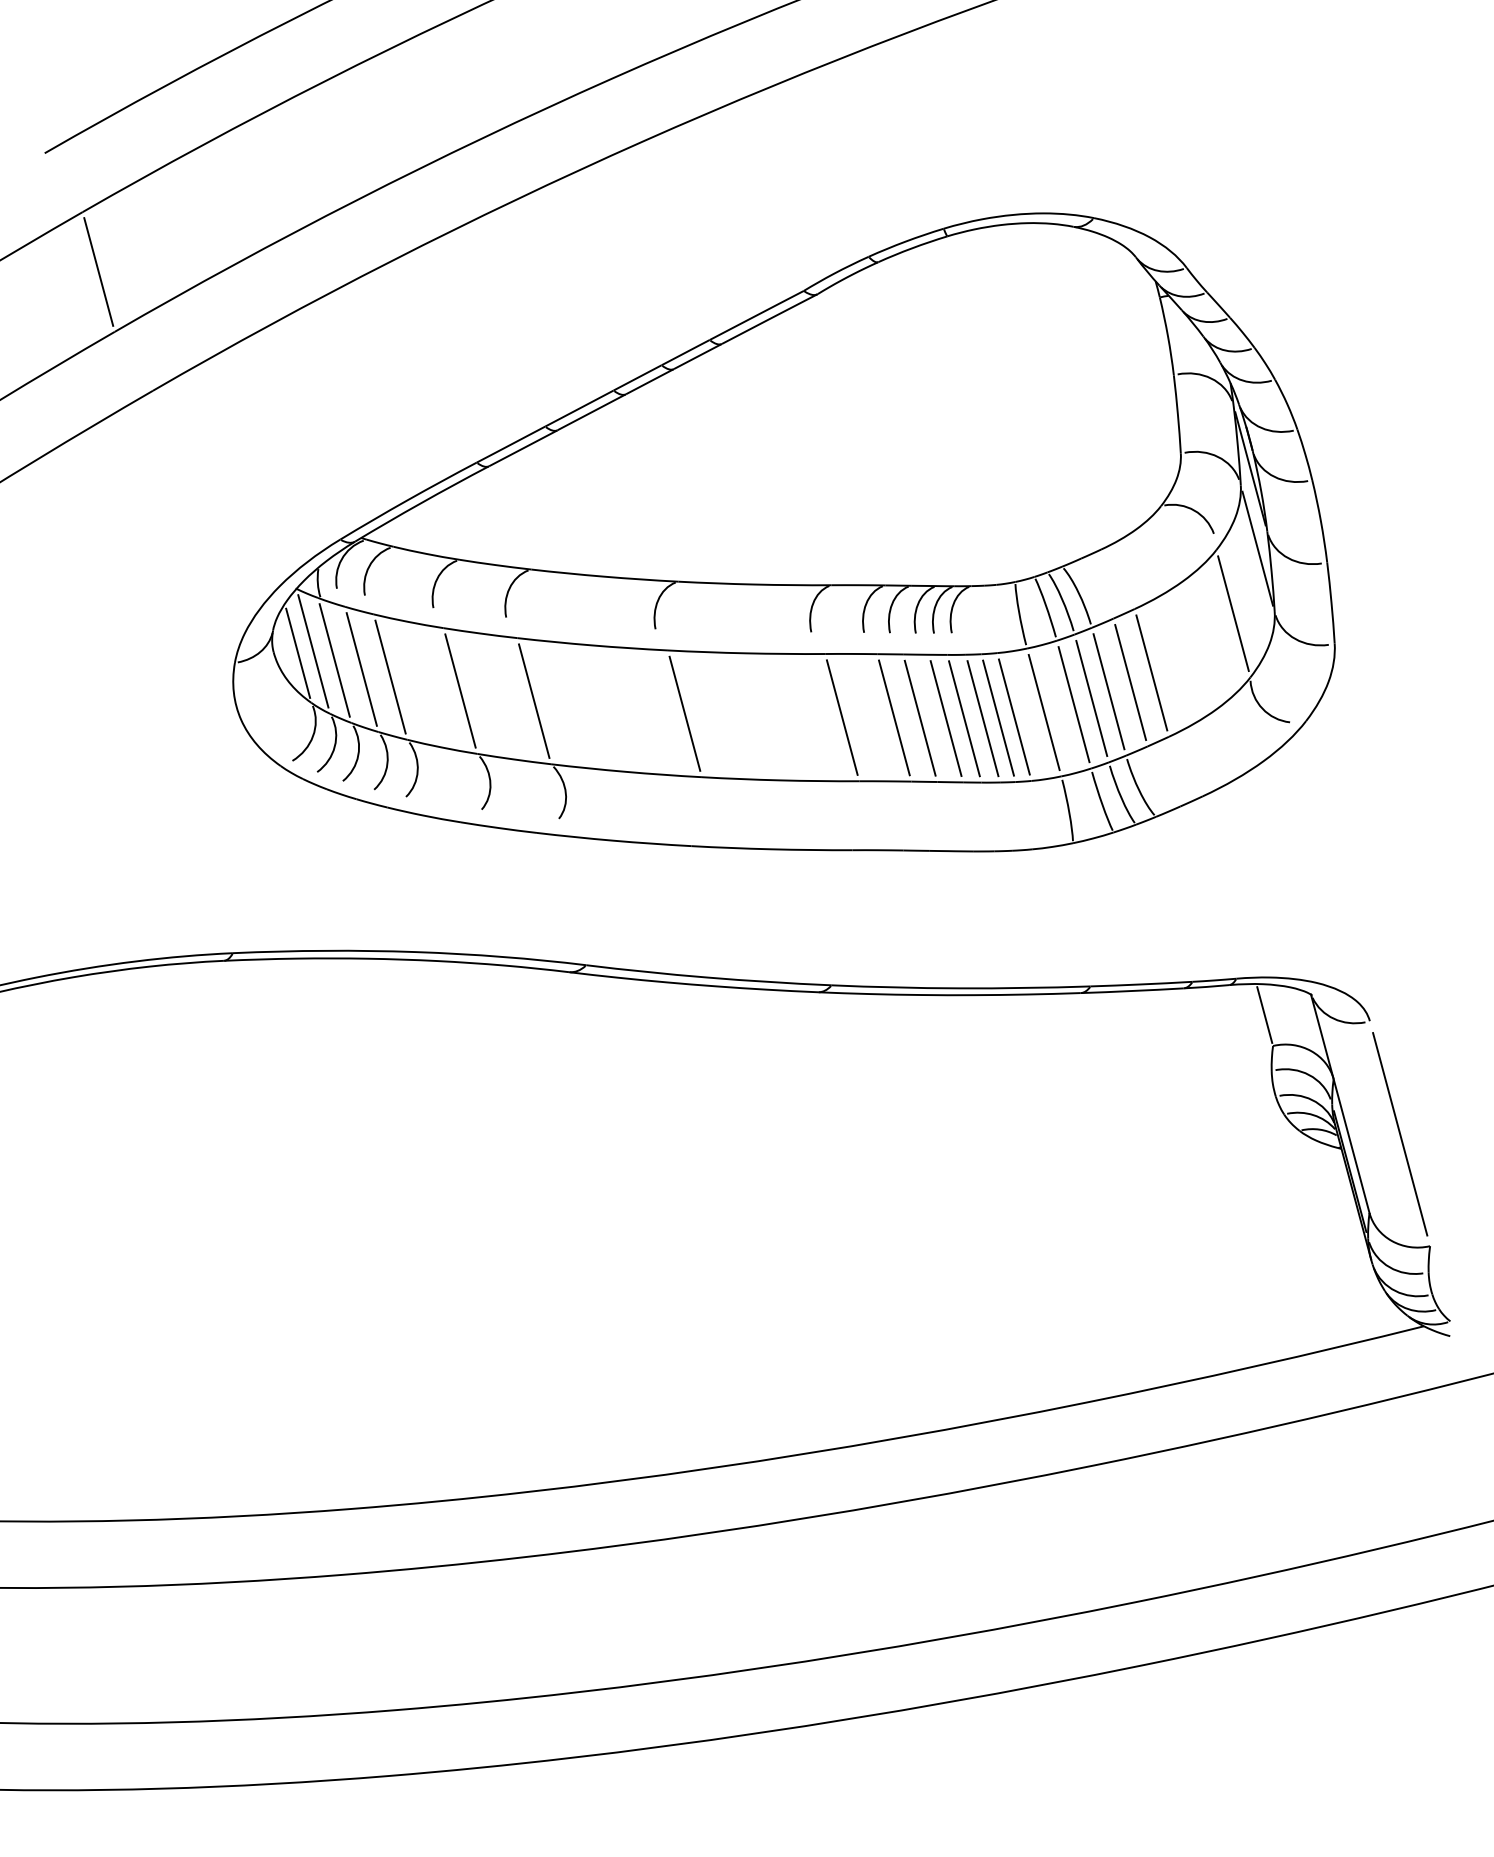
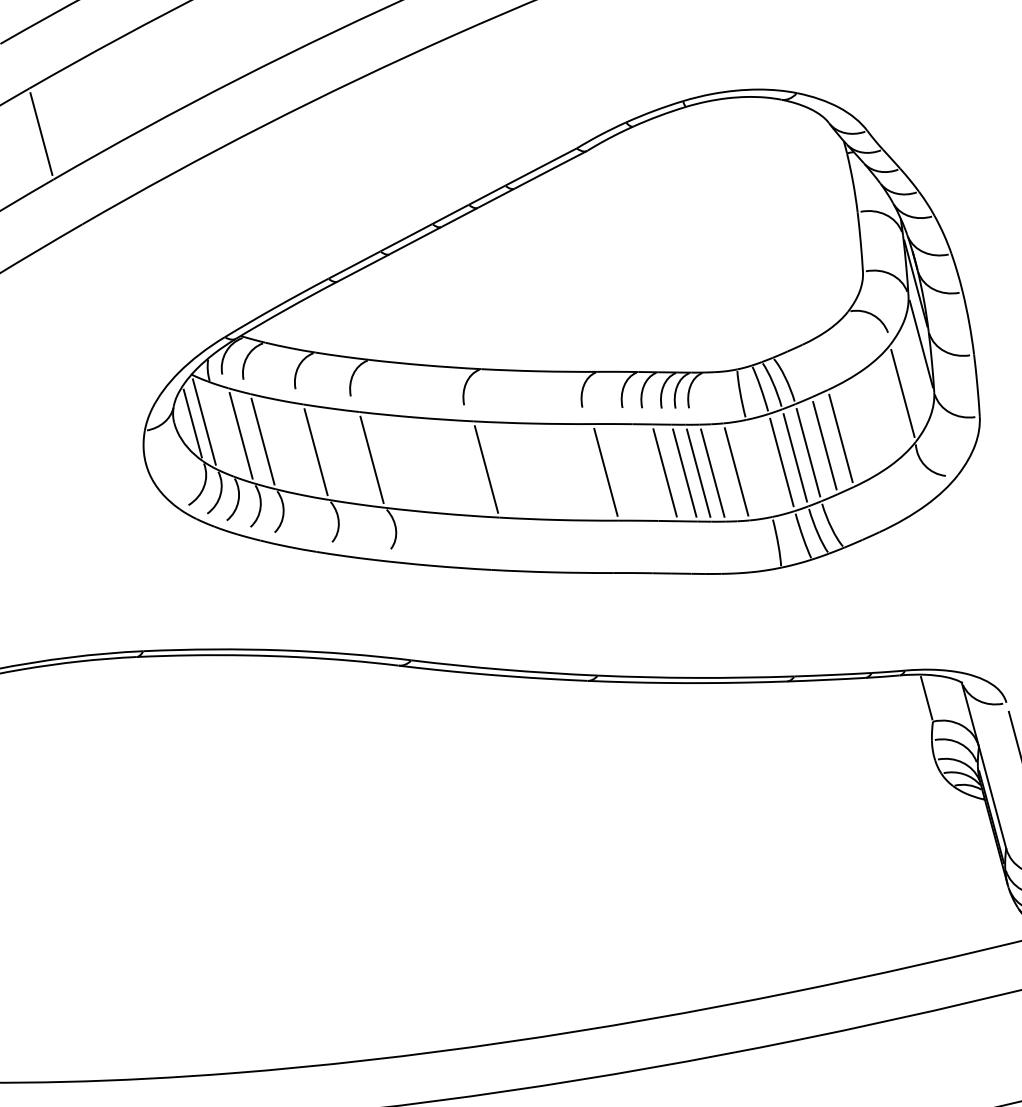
line: (334, 660) -> (220, 429), removed
line: (1043, 712) -> (758, 468), removed
line: (894, 717) -> (645, 472), removed
line: (998, 717) -> (724, 472), removed

